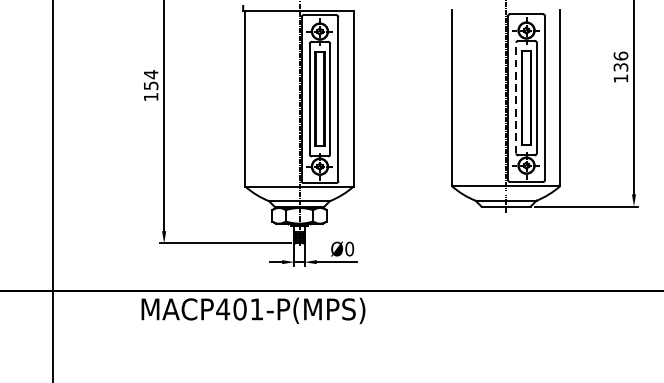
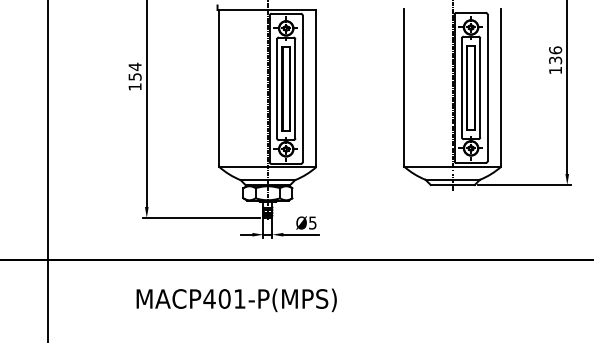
line: (515, 97) -> (461, 87), dashed -> solid
text: (349, 248) -> (312, 222), Ø0 -> Ø5
text: (253, 311) -> (236, 300), moved

